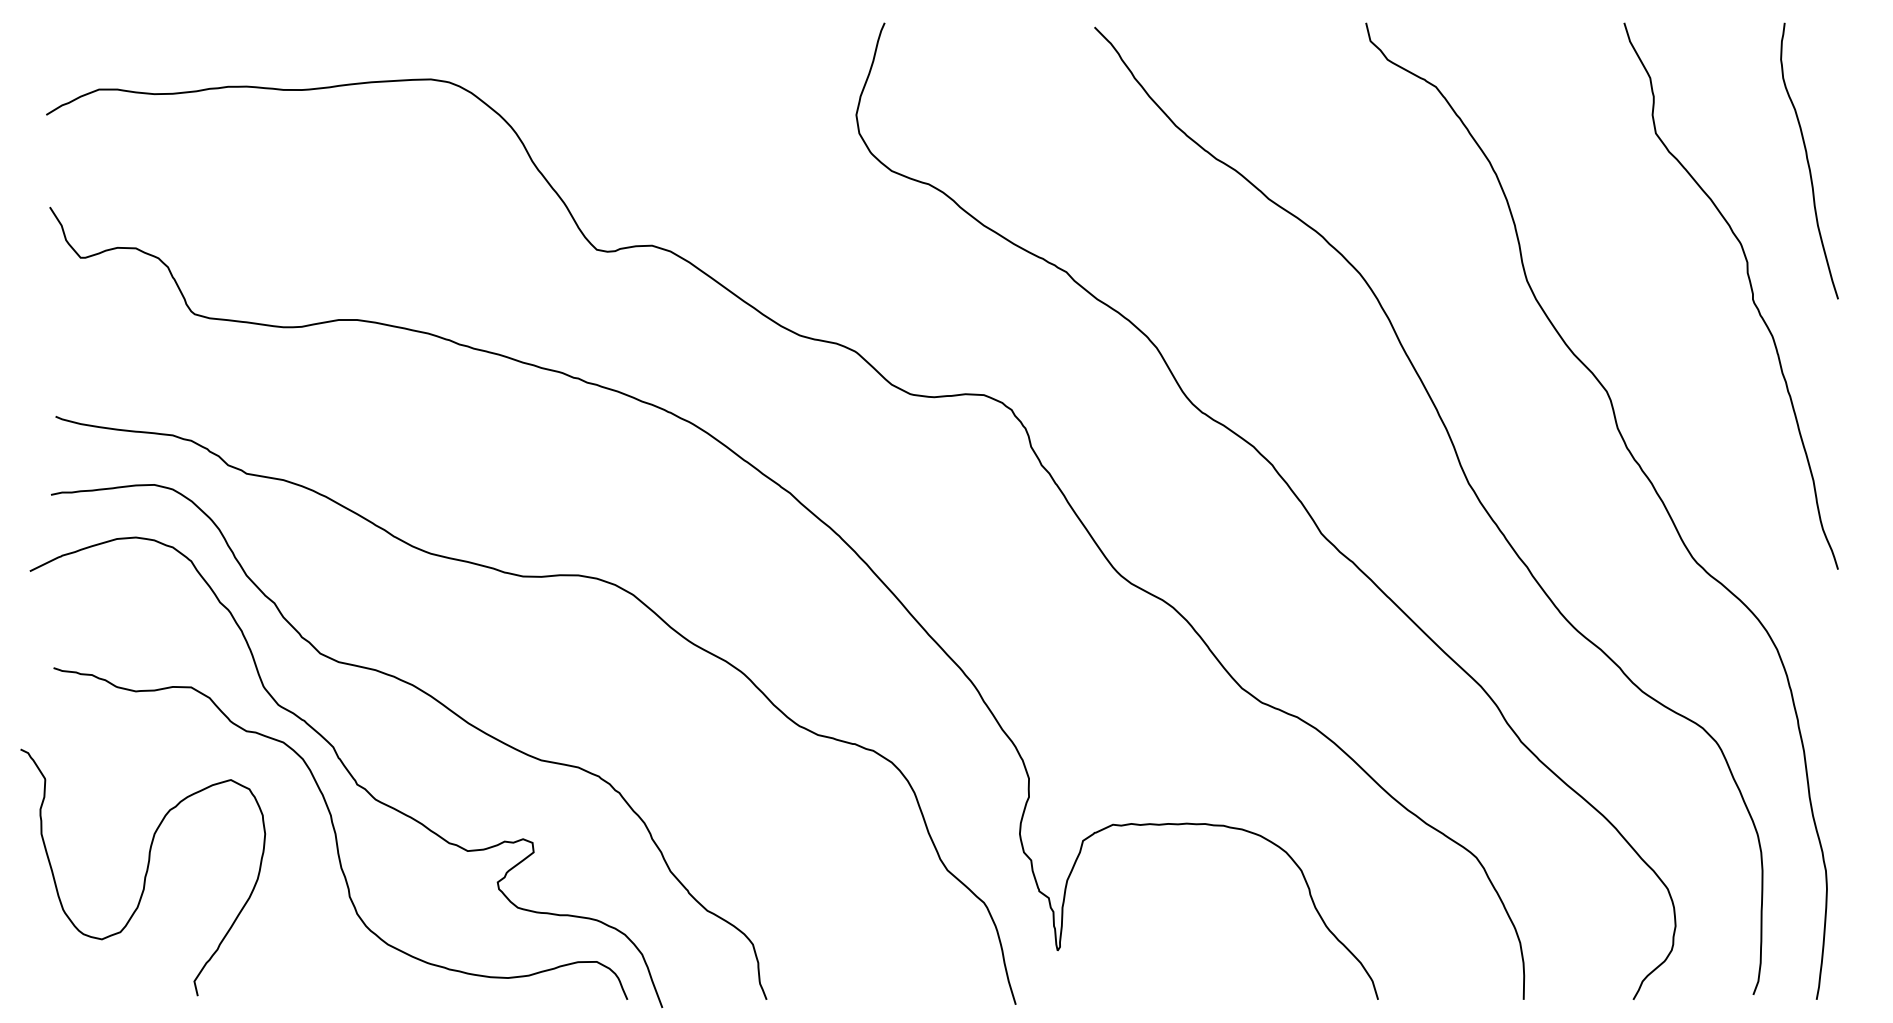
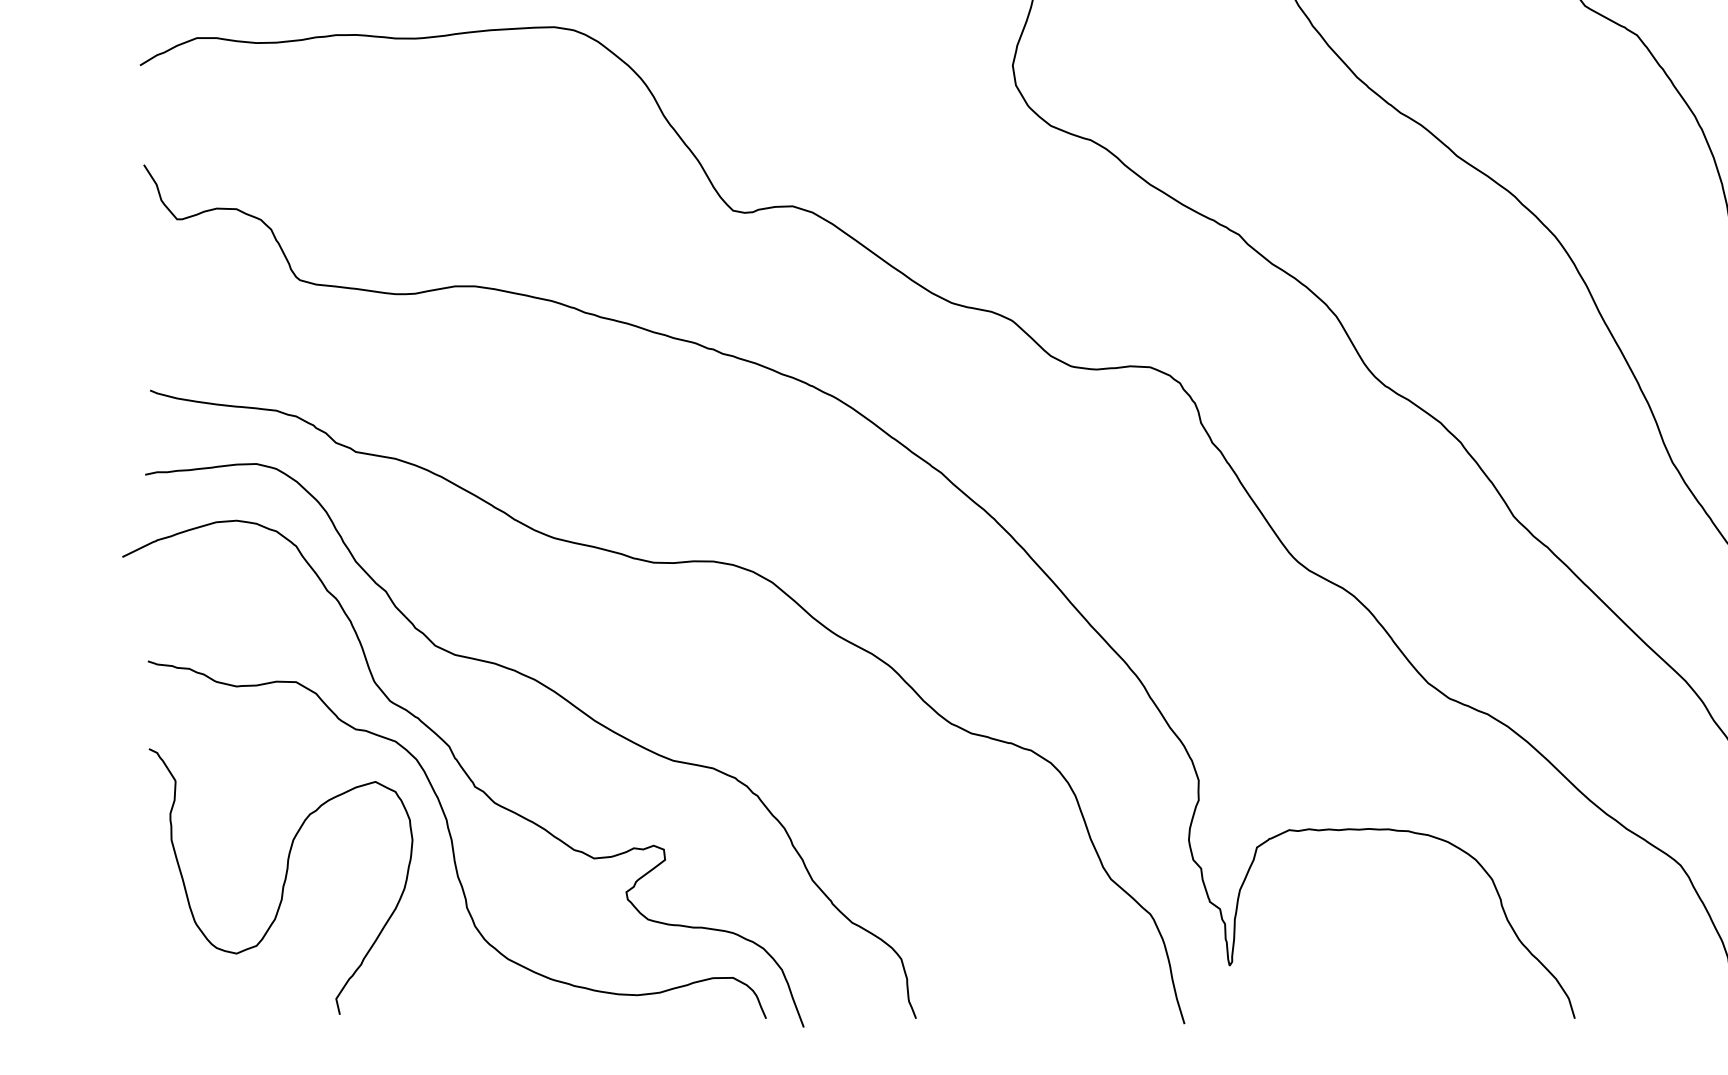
curve: (145, 872) -> (283, 881), moved

